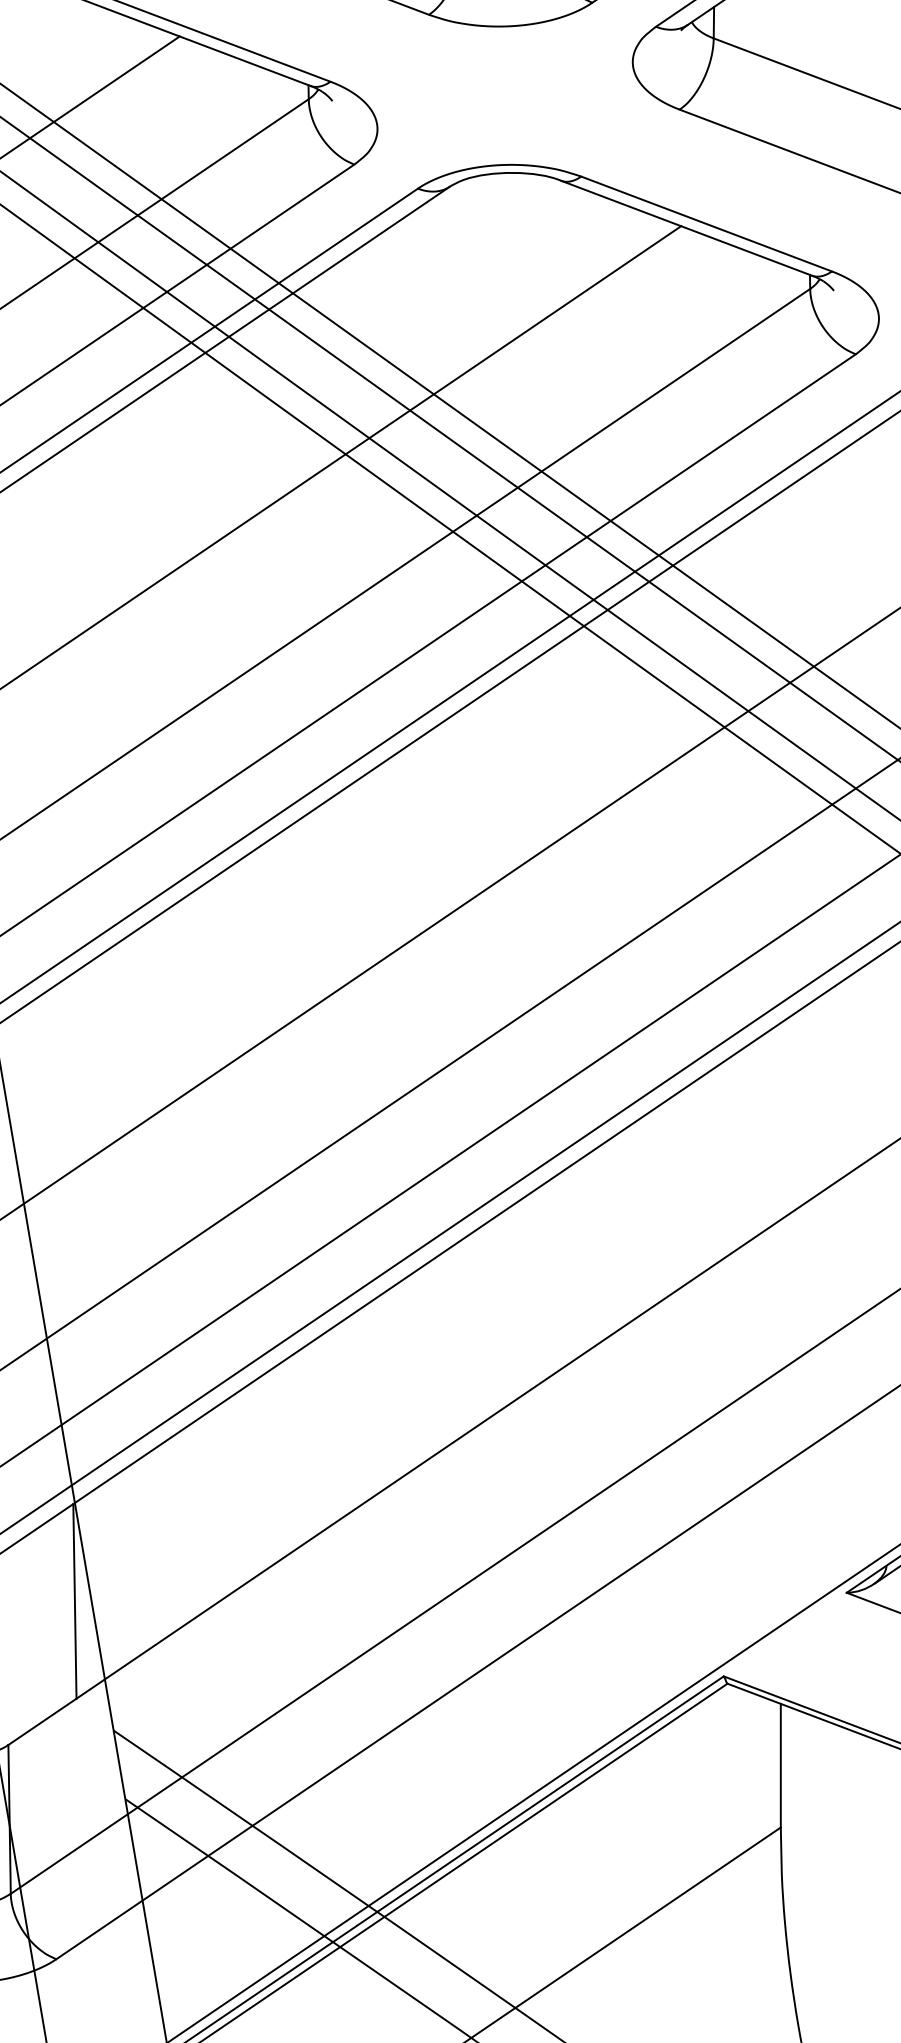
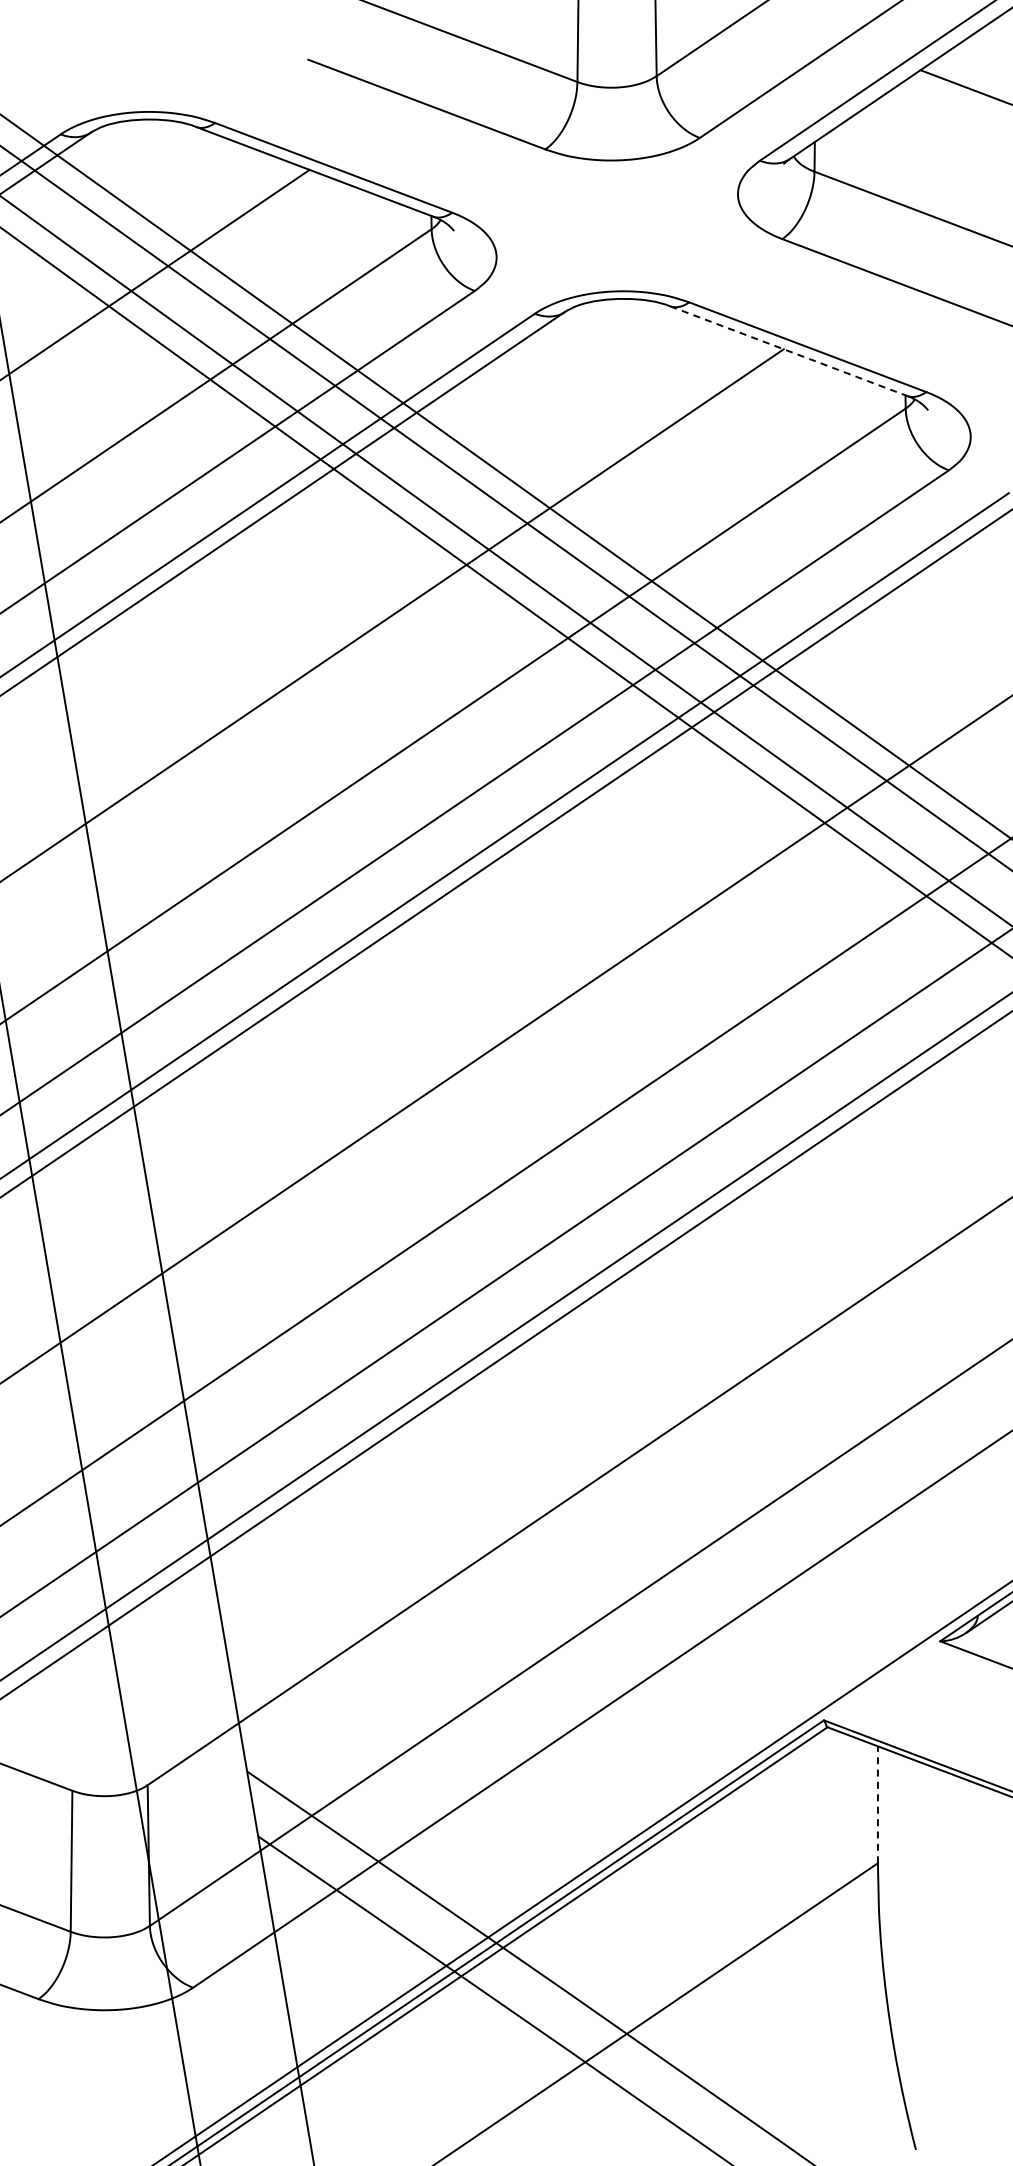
line: (686, 228) -> (788, 351), solid -> dashed
line: (74, 1601) -> (210, 1649), removed
line: (780, 1765) -> (877, 1804), solid -> dashed

